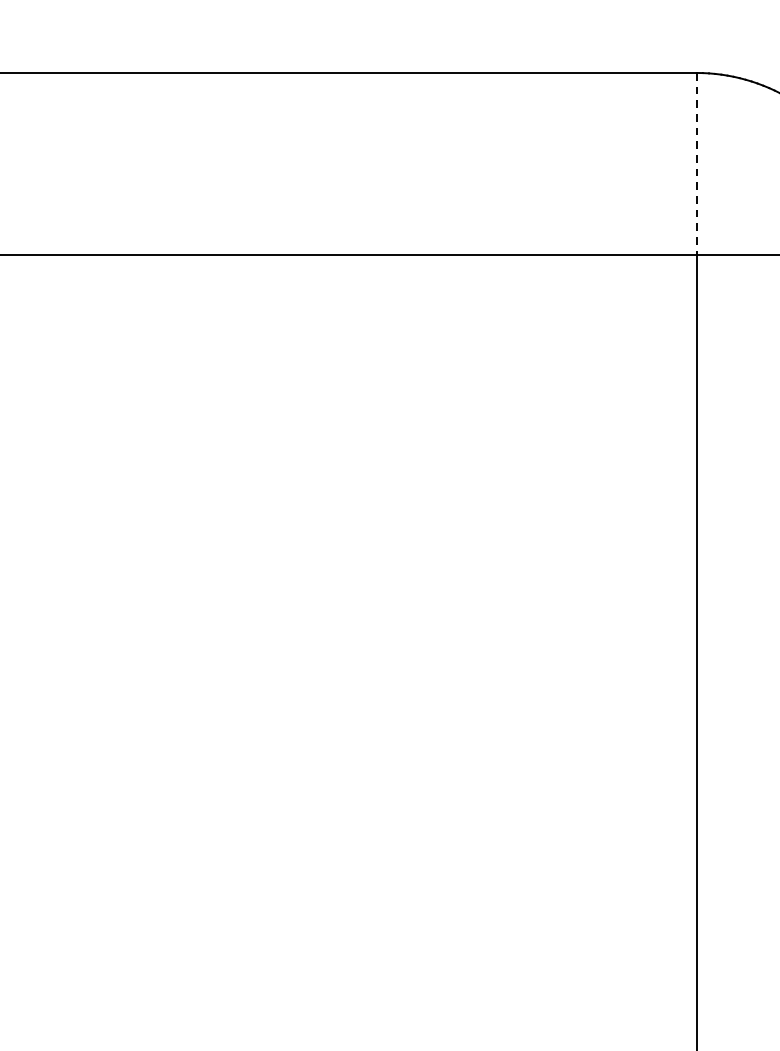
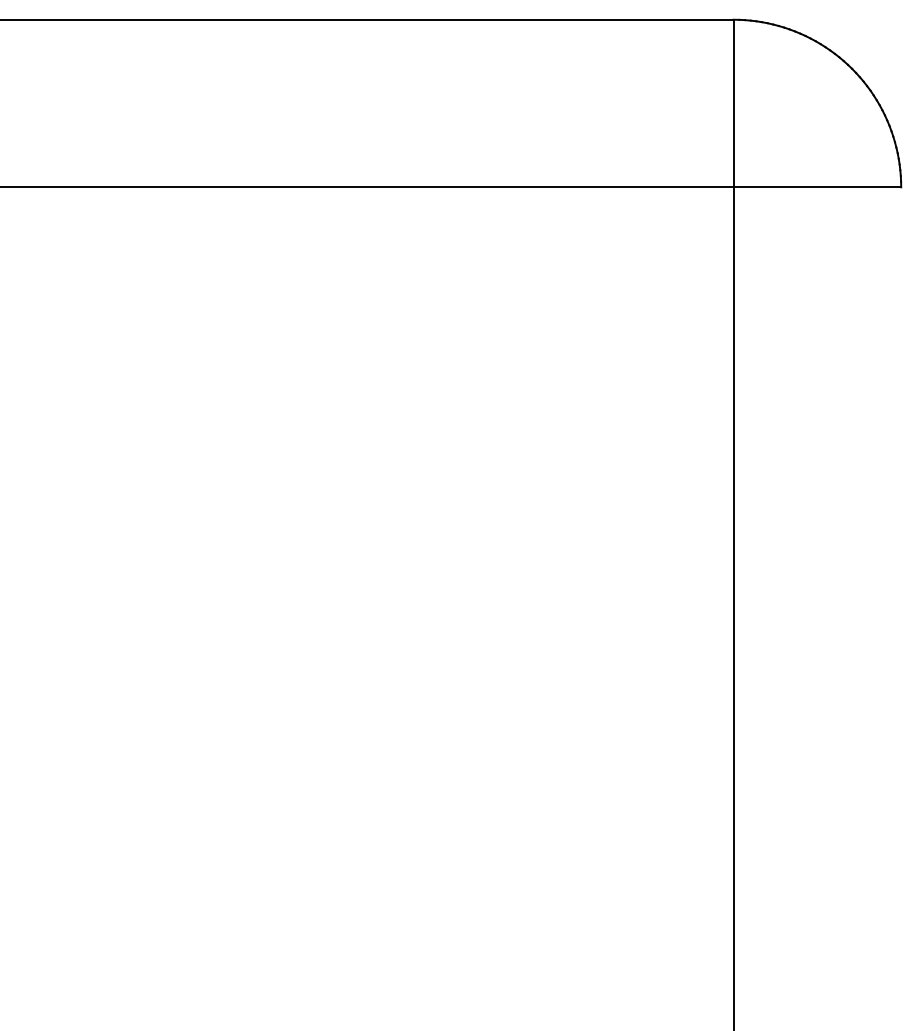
line: (696, 163) -> (733, 103), dashed -> solid

